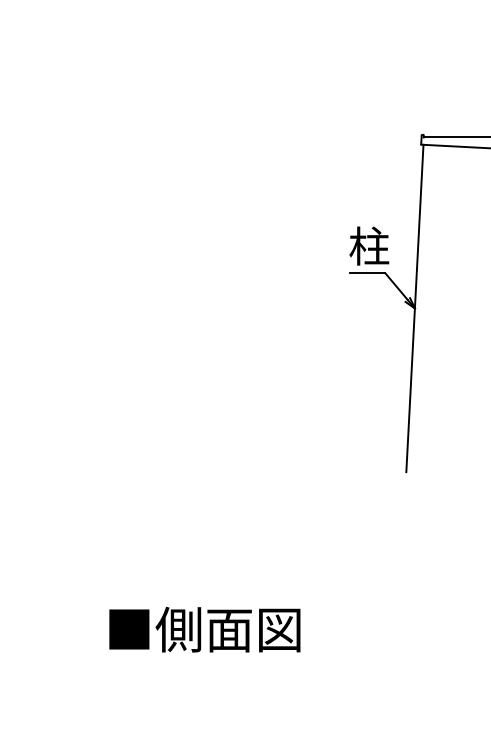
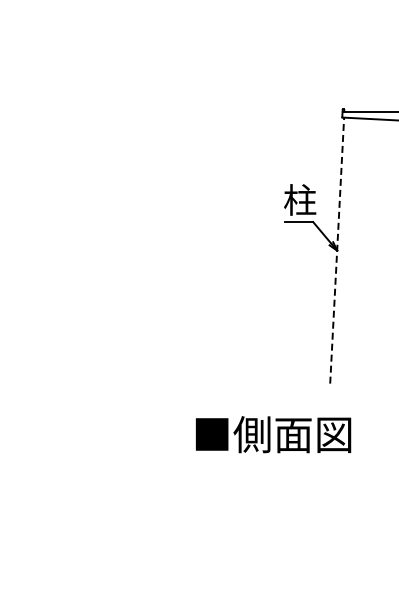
line: (415, 308) -> (337, 250), solid -> dashed
text: (204, 629) -> (273, 434), moved

